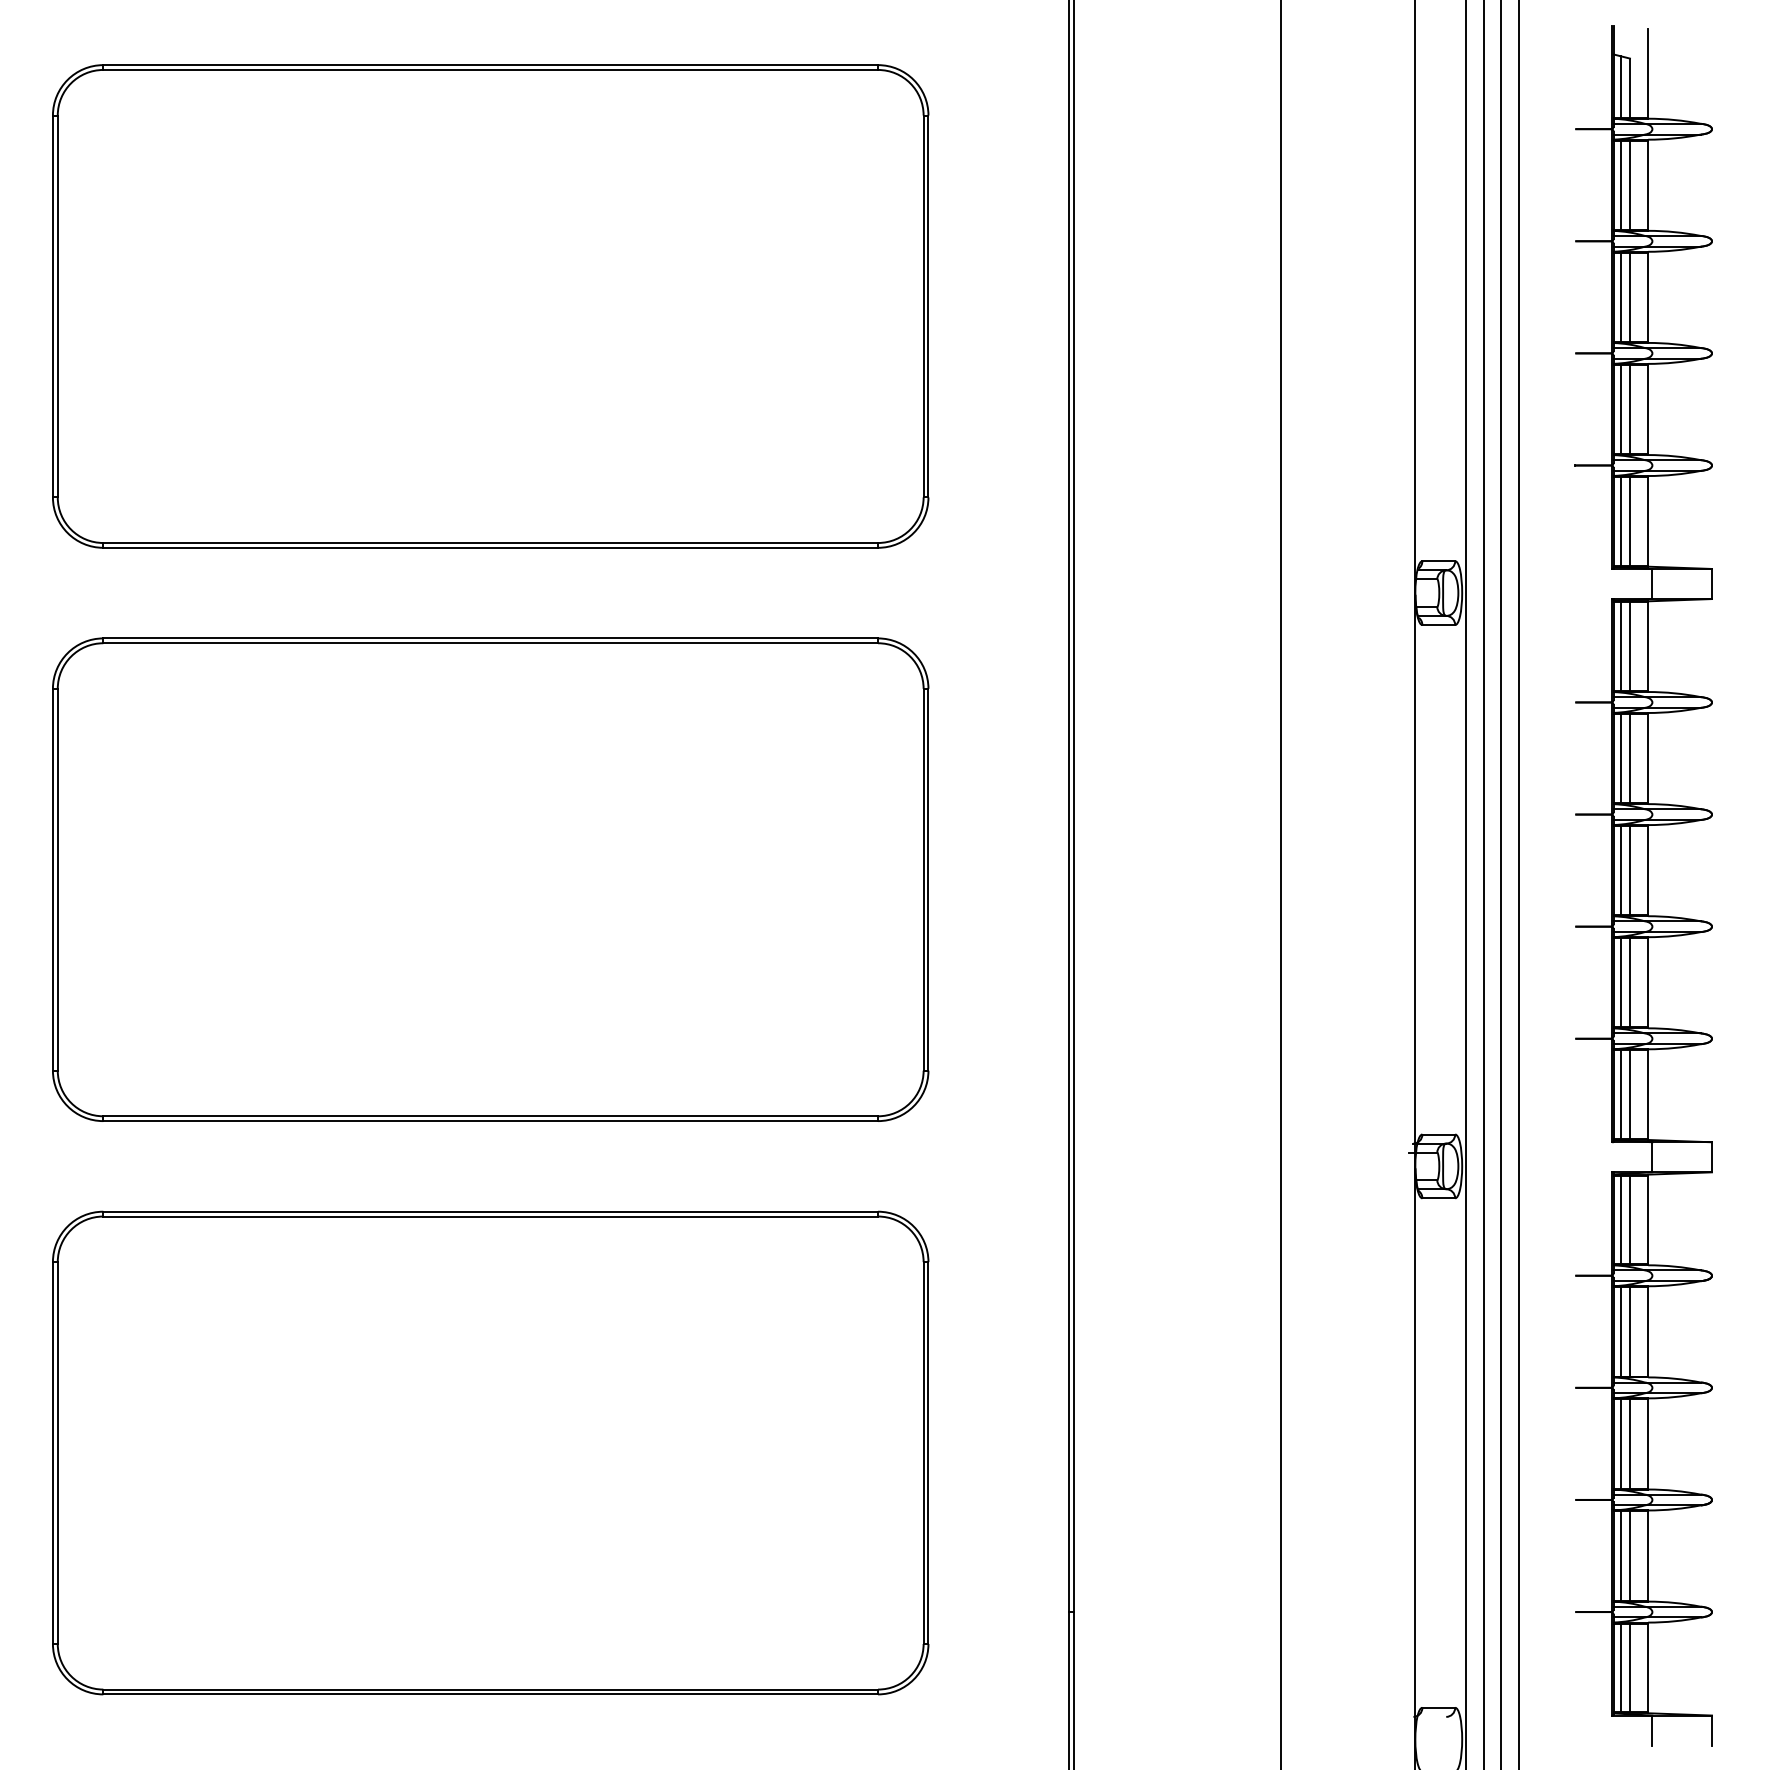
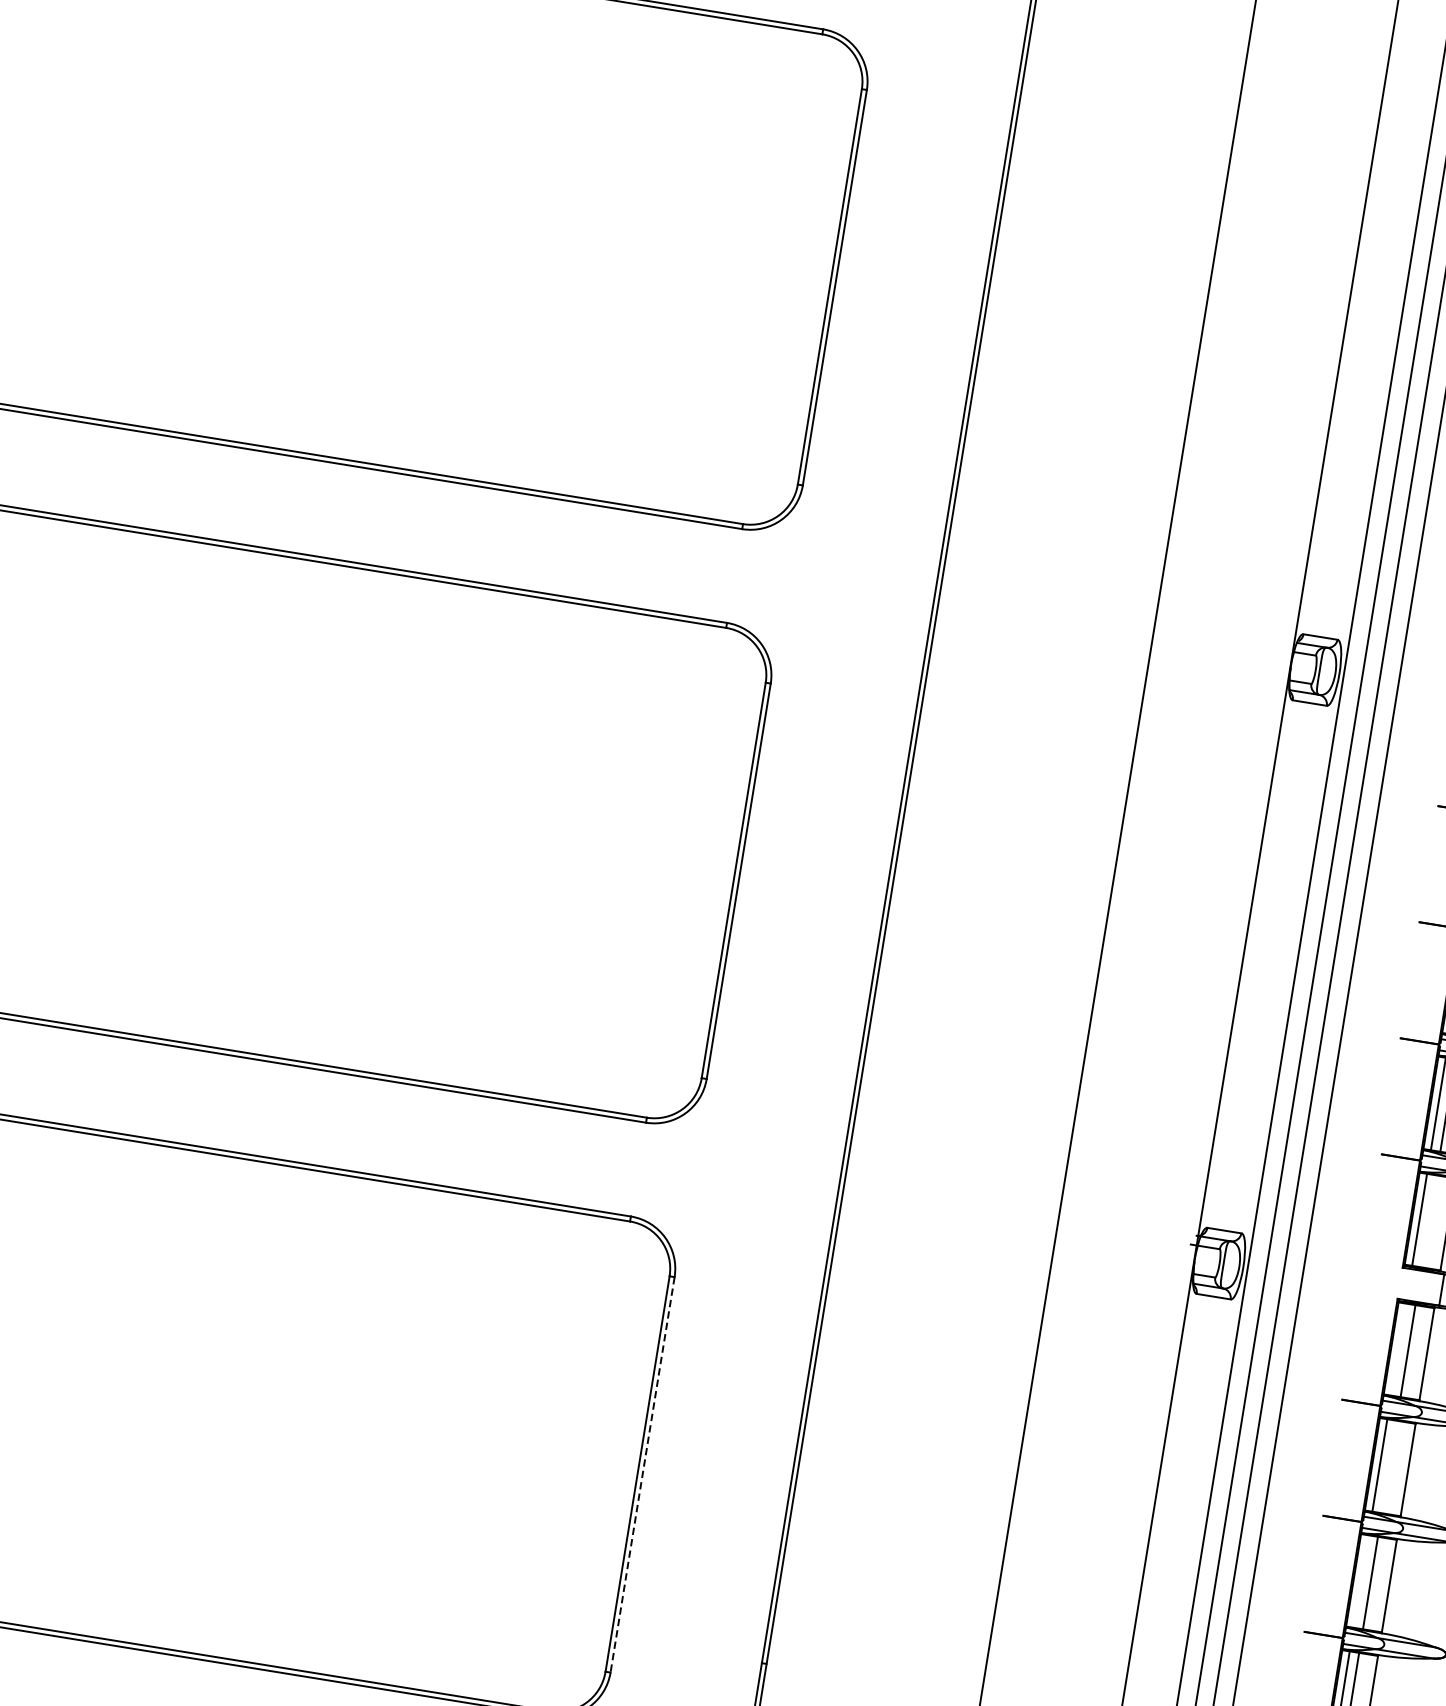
line: (1629, 1094) -> (1428, 1221), removed
line: (1620, 1219) -> (1398, 1349), removed
line: (1629, 1331) -> (1388, 1466), removed
line: (1620, 1443) -> (1360, 1581), removed
line: (928, 1453) -> (642, 1475), solid -> dashed

